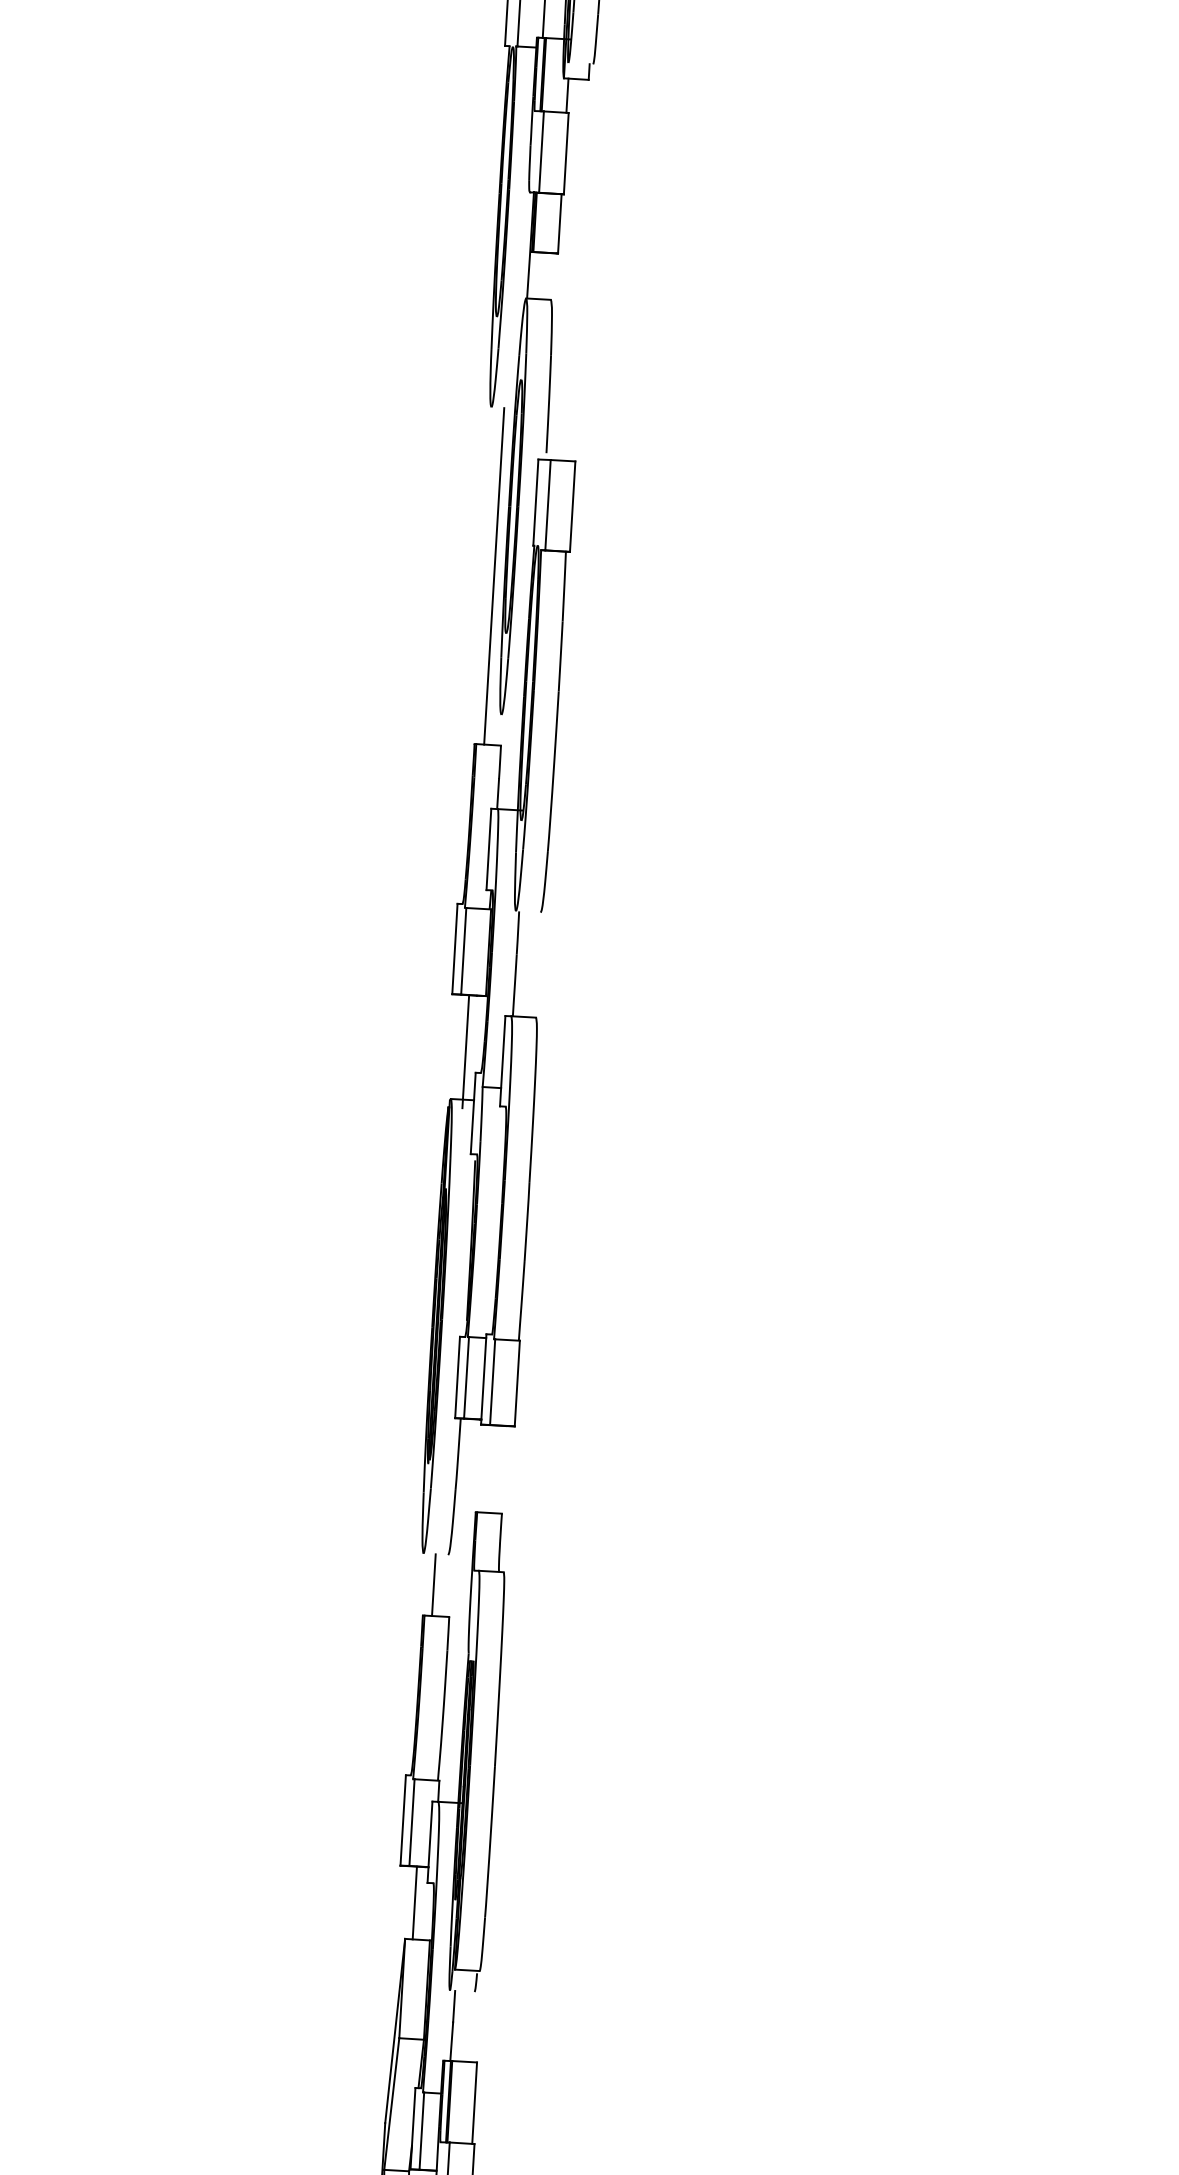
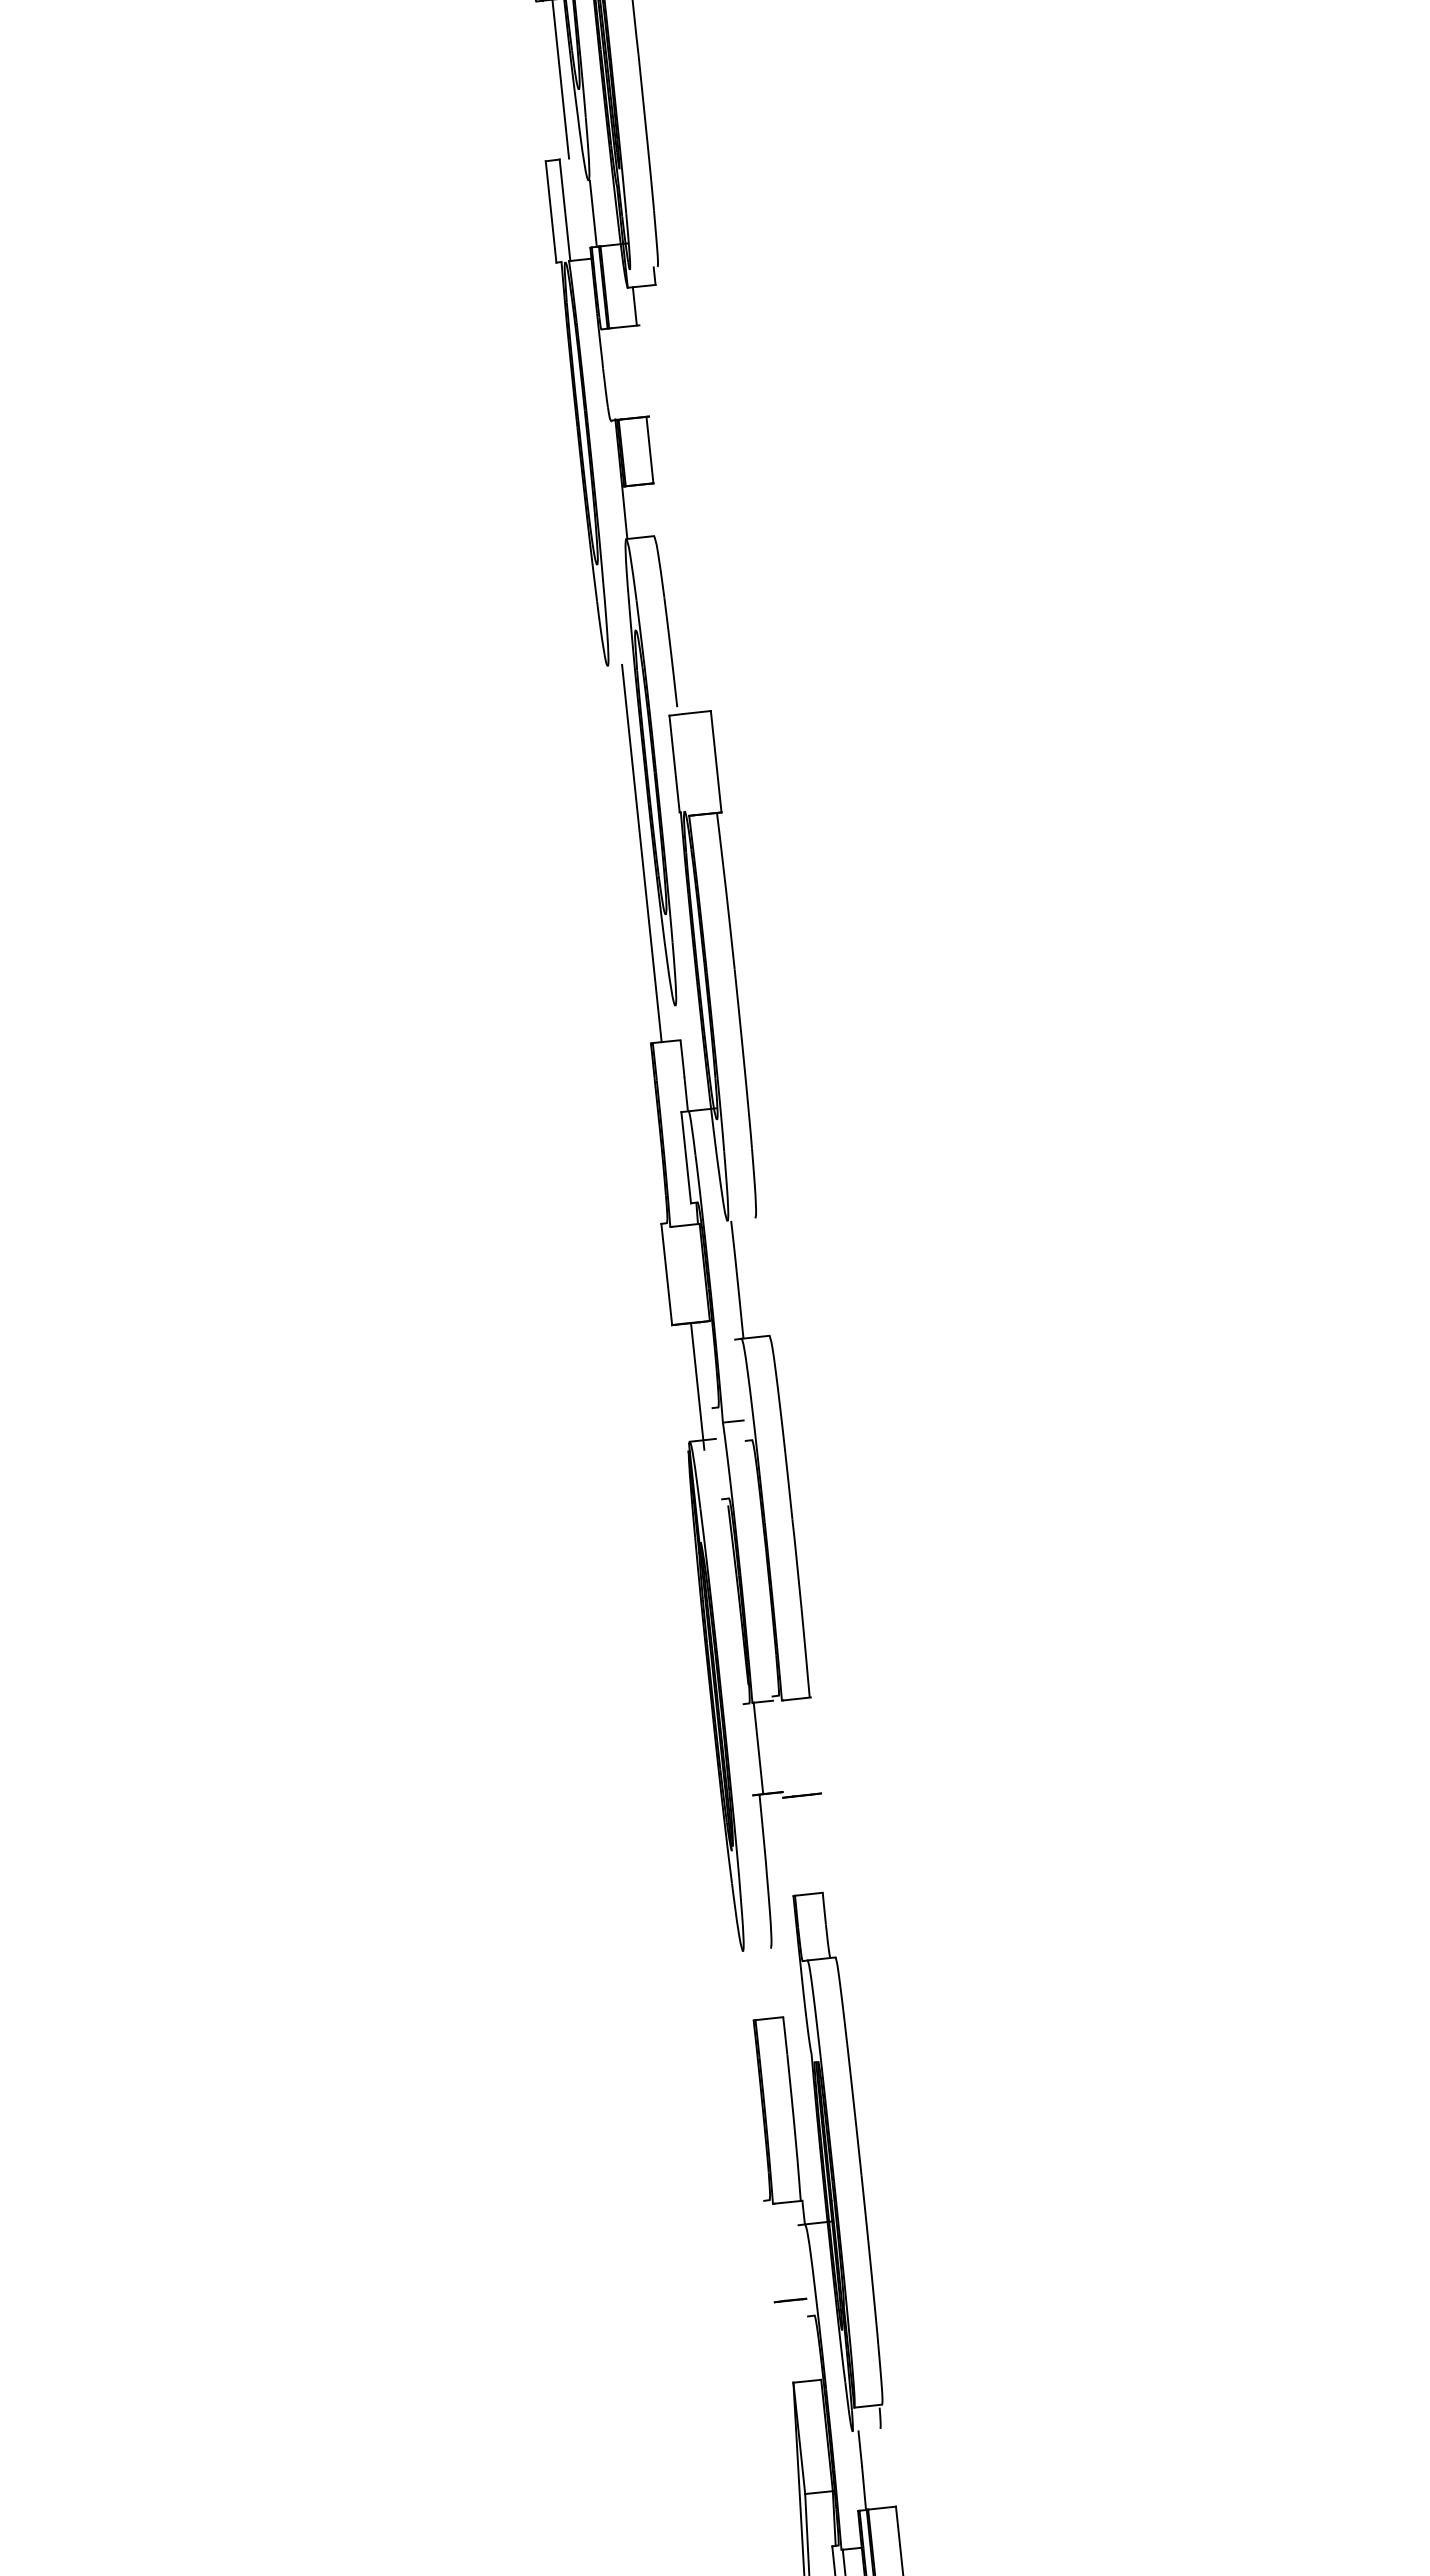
line: (541, 151) -> (616, 373), removed
line: (566, 153) -> (644, 370), removed
line: (547, 505) -> (688, 764), removed
line: (463, 950) -> (676, 1274), removed
line: (502, 1060) -> (740, 1389), removed
line: (473, 1113) -> (717, 1453), removed
line: (457, 1377) -> (748, 1749), removed
line: (483, 1378) -> (777, 1746), removed
line: (492, 1382) -> (788, 1748), removed
line: (516, 1383) -> (815, 1745), removed
line: (433, 1584) -> (759, 1984), removed
line: (403, 1820) -> (769, 2251), removed
line: (411, 1821) -> (779, 2251), removed
line: (430, 1842) -> (803, 2270), removed
line: (414, 1902) -> (797, 2340), removed

